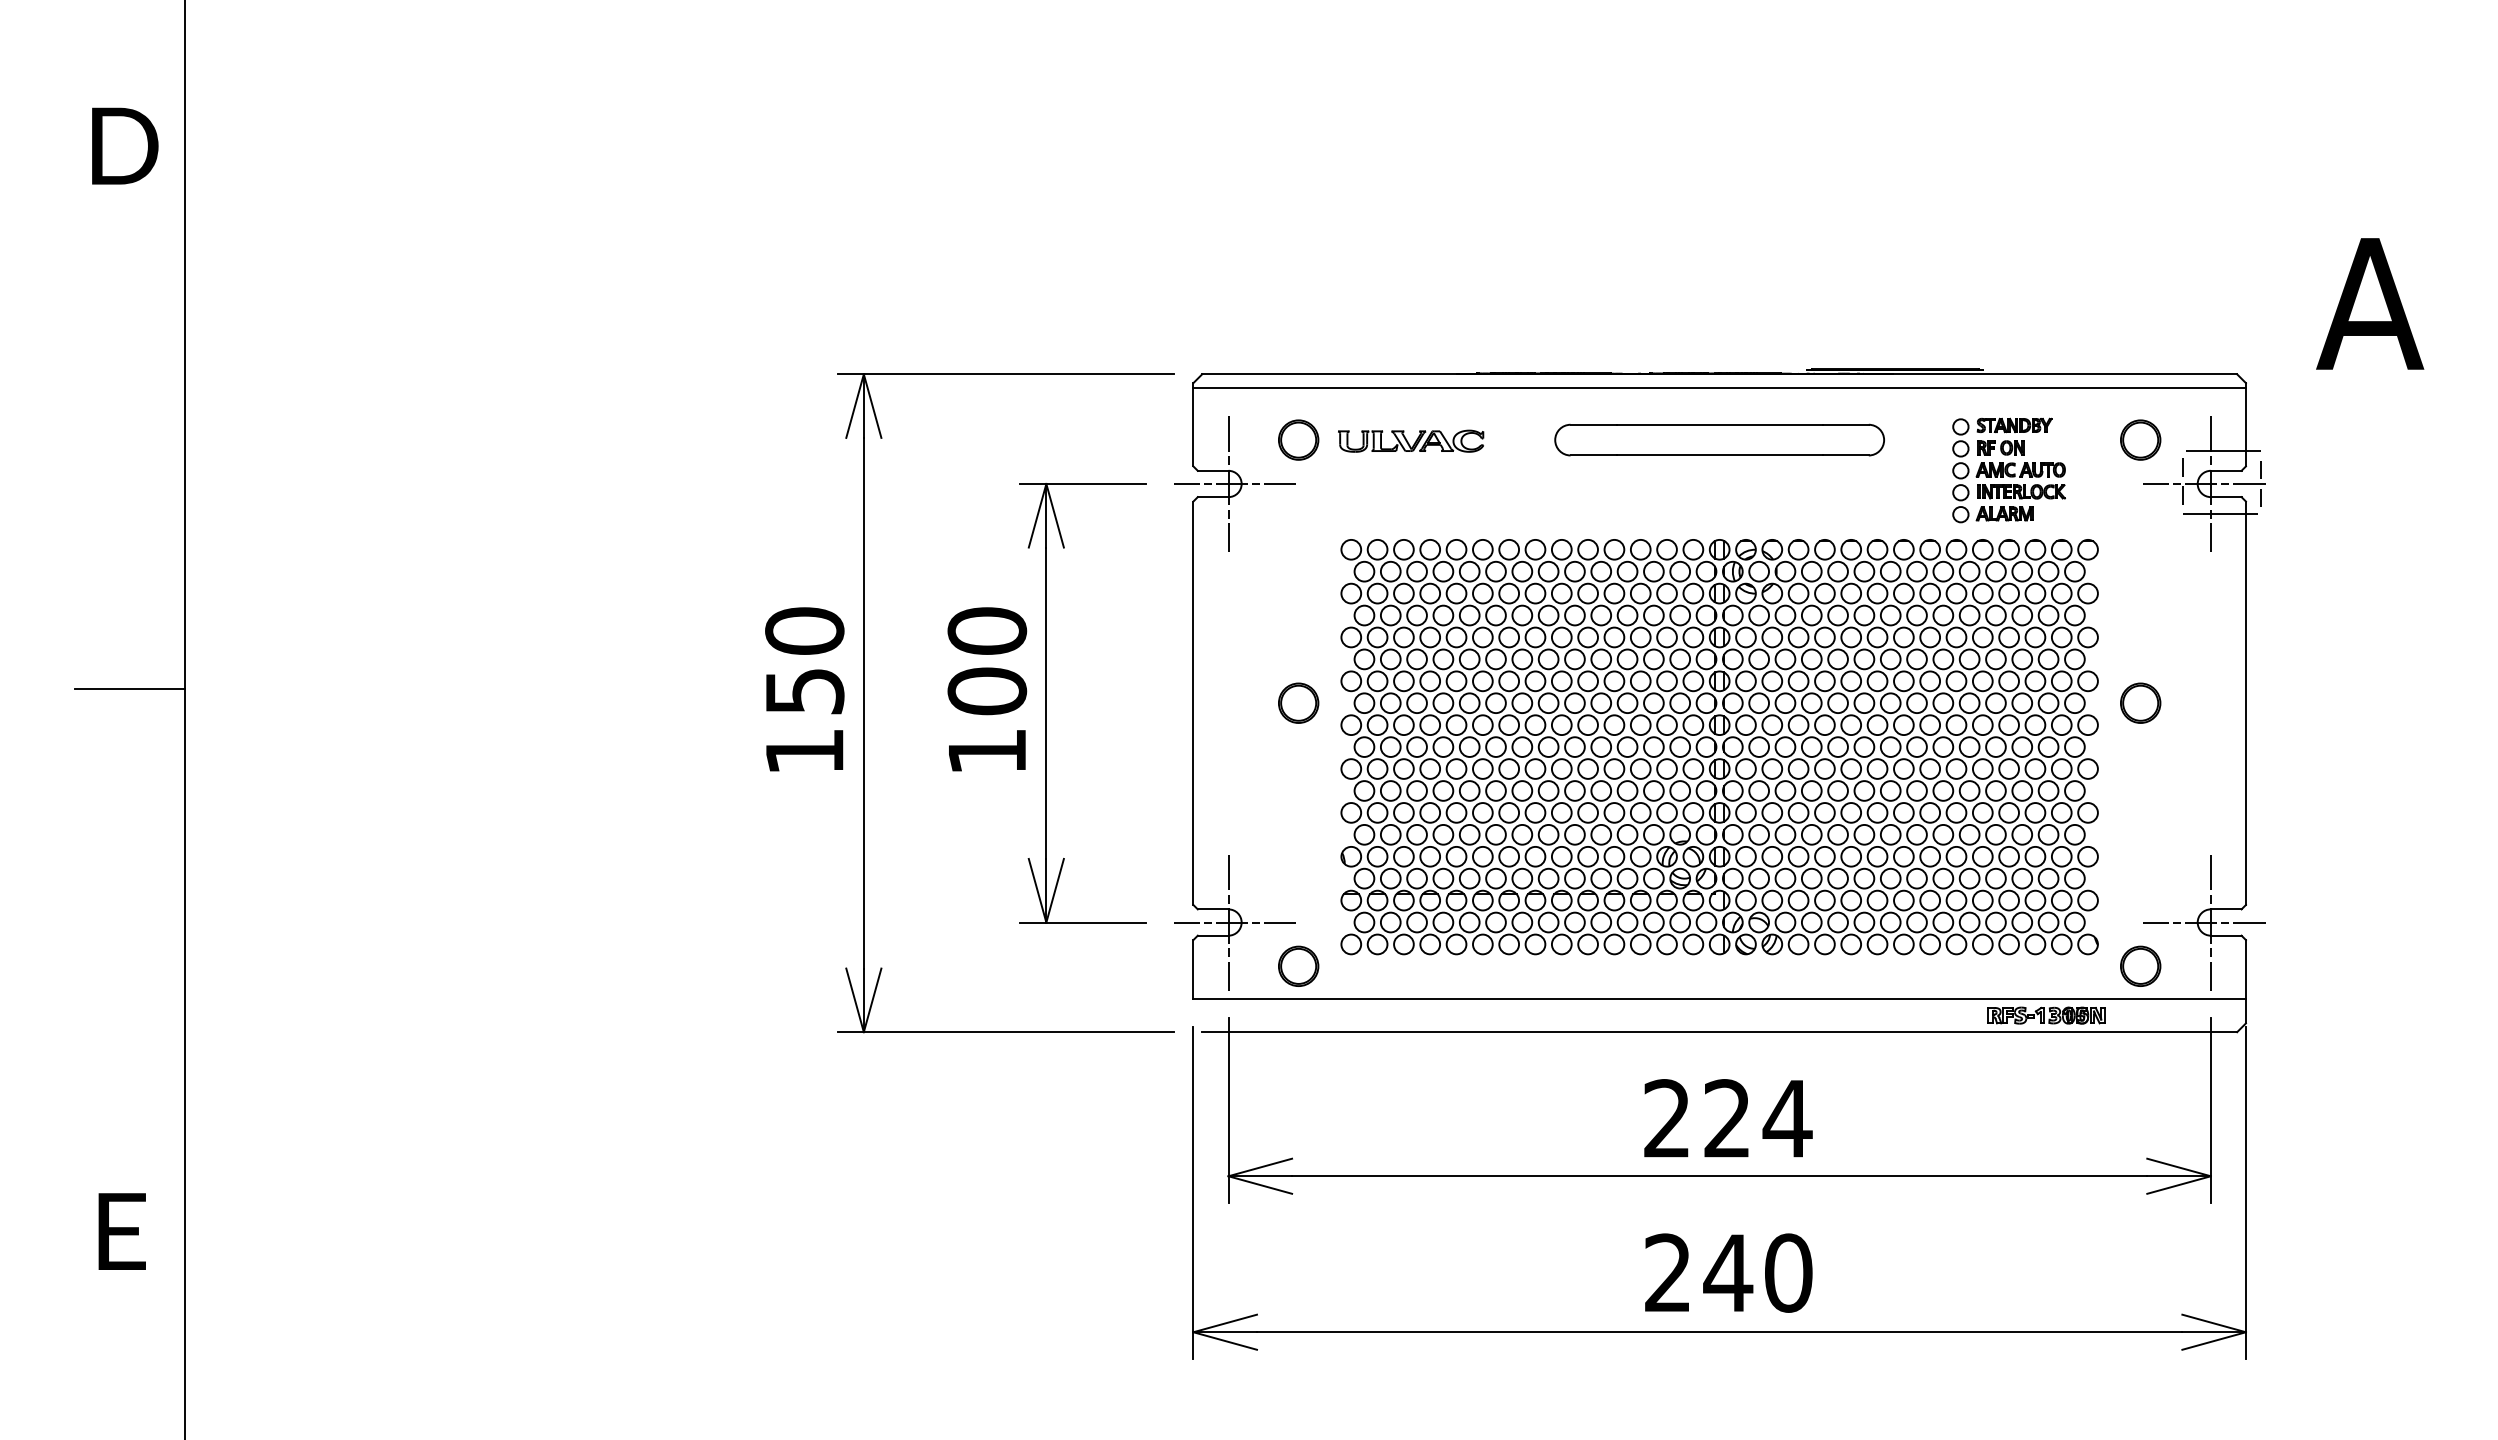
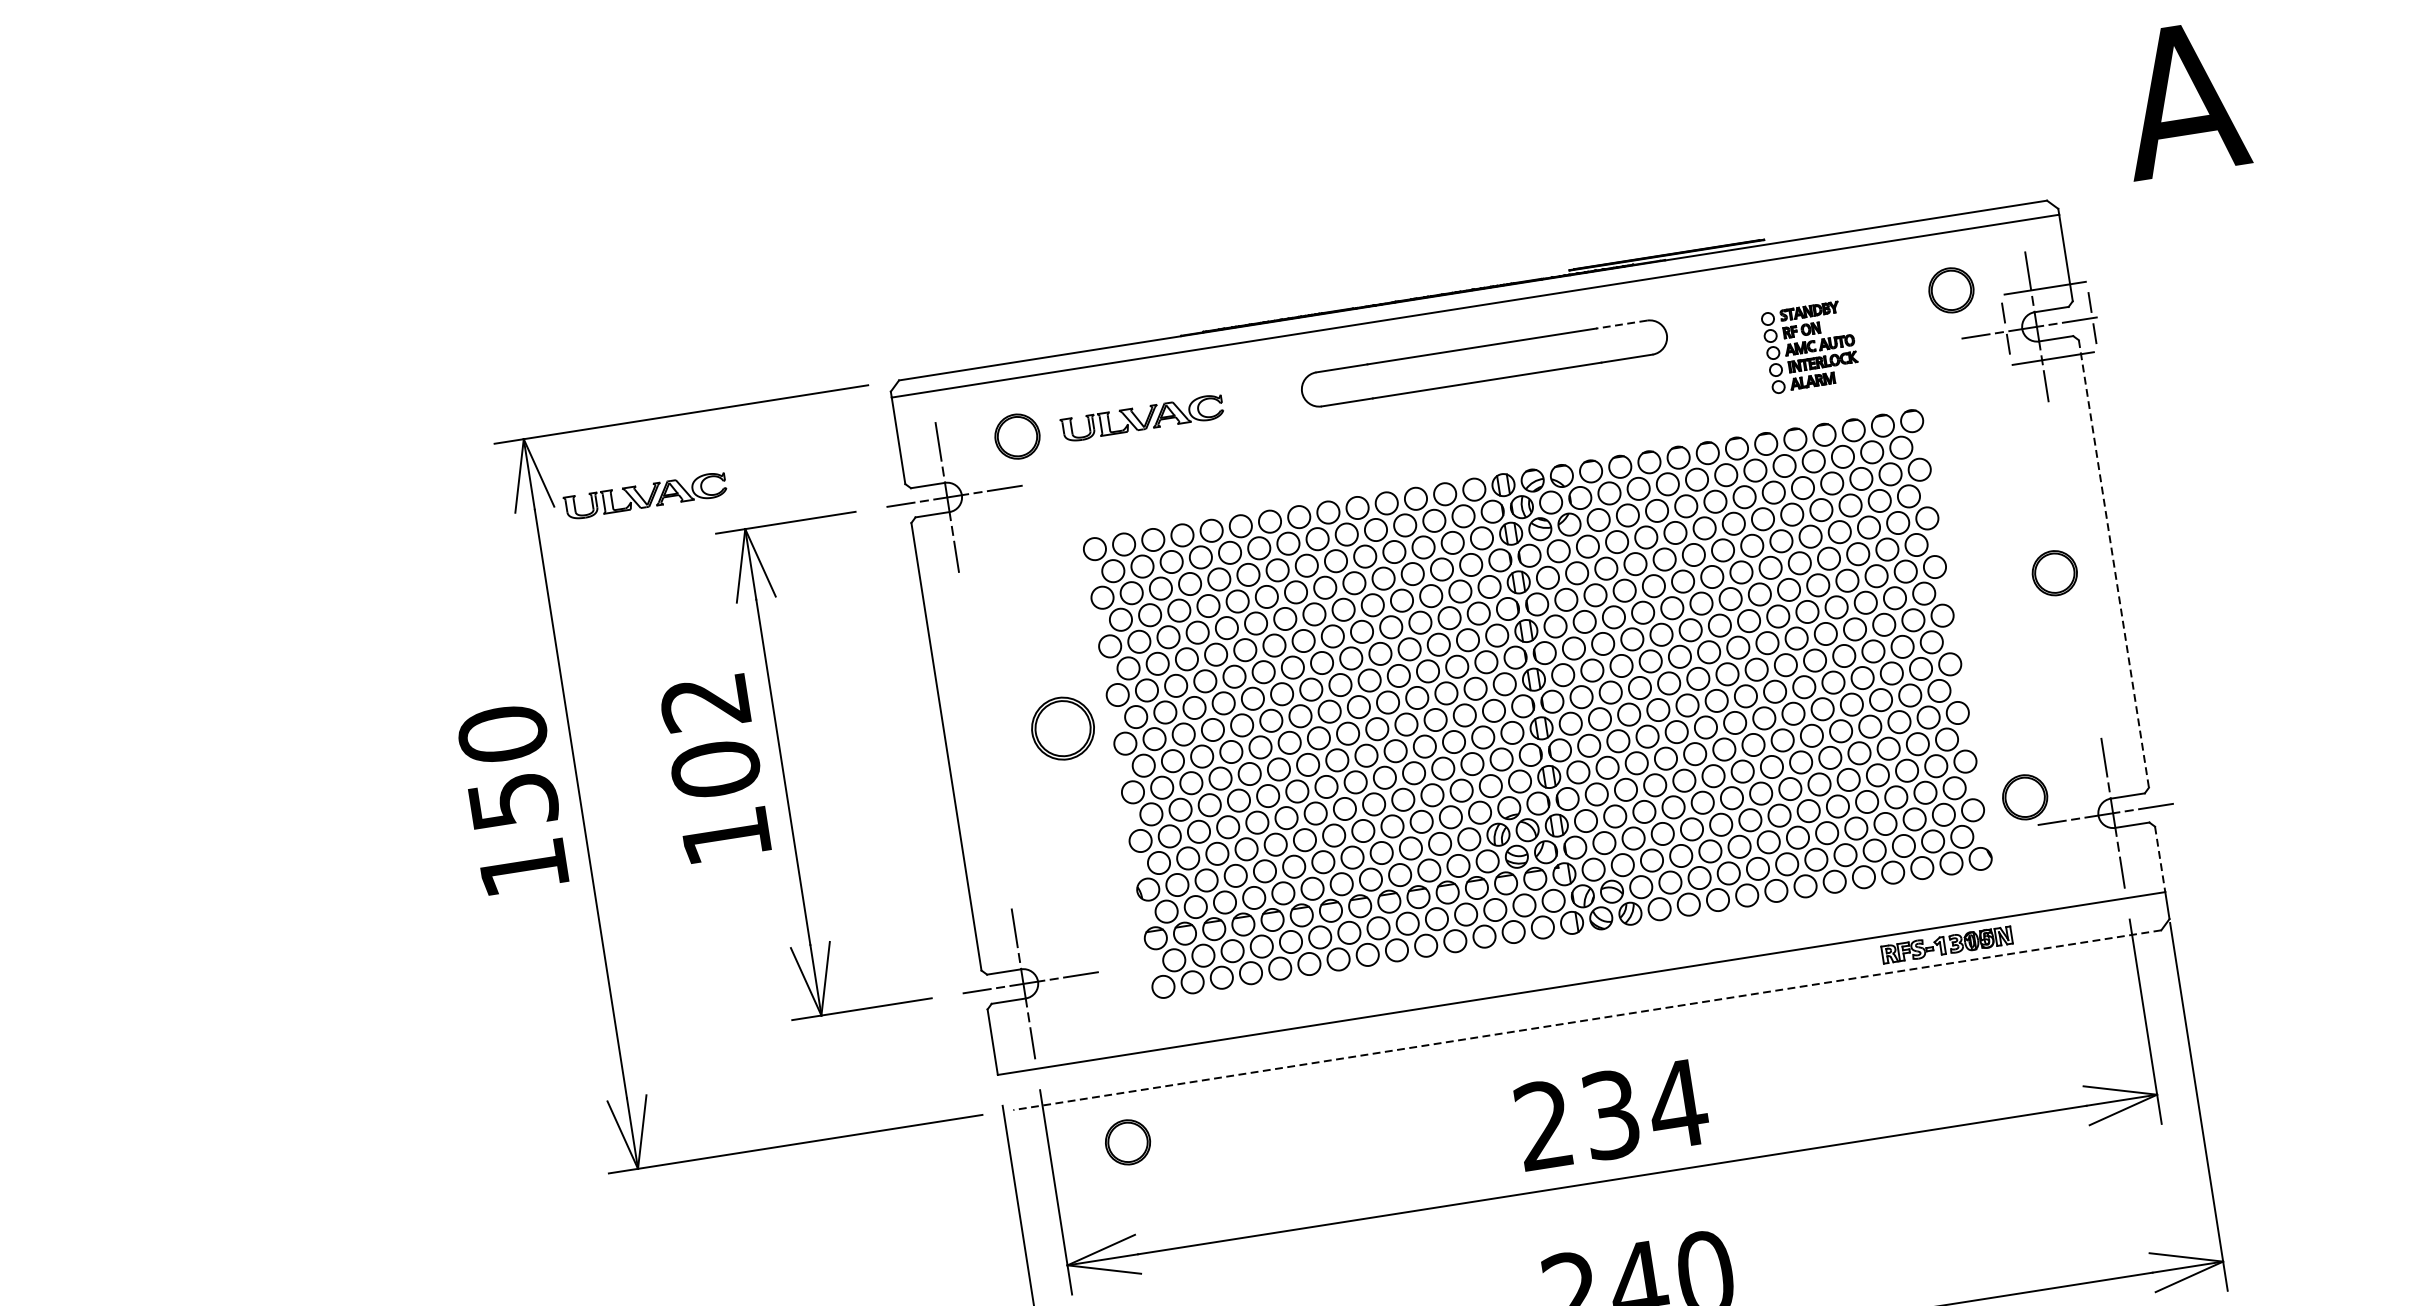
line: (1845, 424) -> (1621, 324), solid -> dashed
part: (963, 440) -> (645, 495), added
part: (2008, 470) -> (1810, 347), size x0.7
text: (987, 630) -> (705, 701), 100 -> 102
part: (1298, 702) -> (1062, 727), size x1.4
part: (2140, 702) -> (2054, 572), moved
line: (2245, 703) -> (2113, 564), solid -> dashed
part: (1298, 965) -> (1127, 1141), moved
part: (2140, 965) -> (2024, 796), moved
line: (2245, 969) -> (2159, 859), solid -> dashed
line: (1719, 1032) -> (1587, 1020), solid -> dashed
text: (1727, 1118) -> (1610, 1114), 224 -> 234

